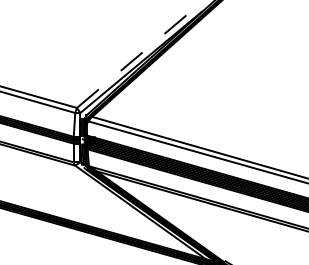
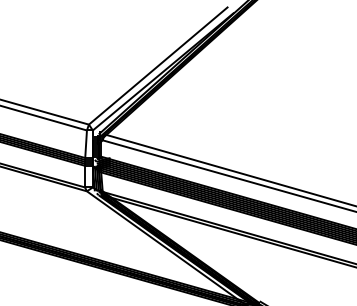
line: (137, 56) -> (158, 65), dashed -> solid

